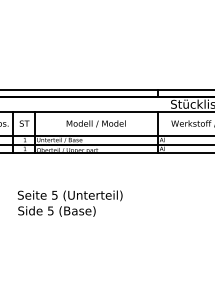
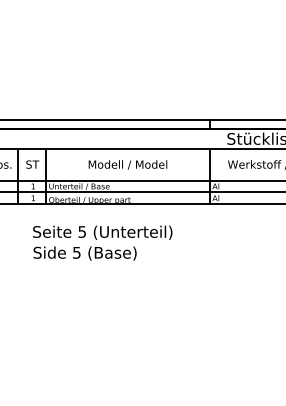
text: (70, 203) -> (103, 242), moved

